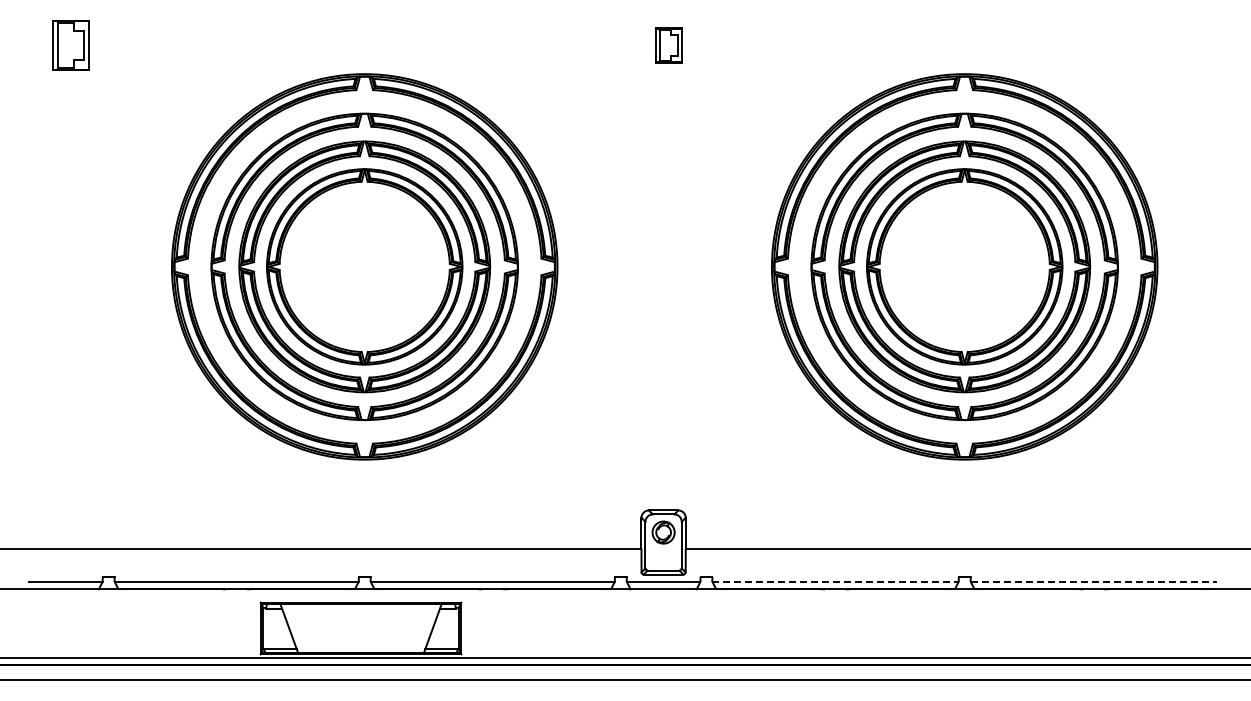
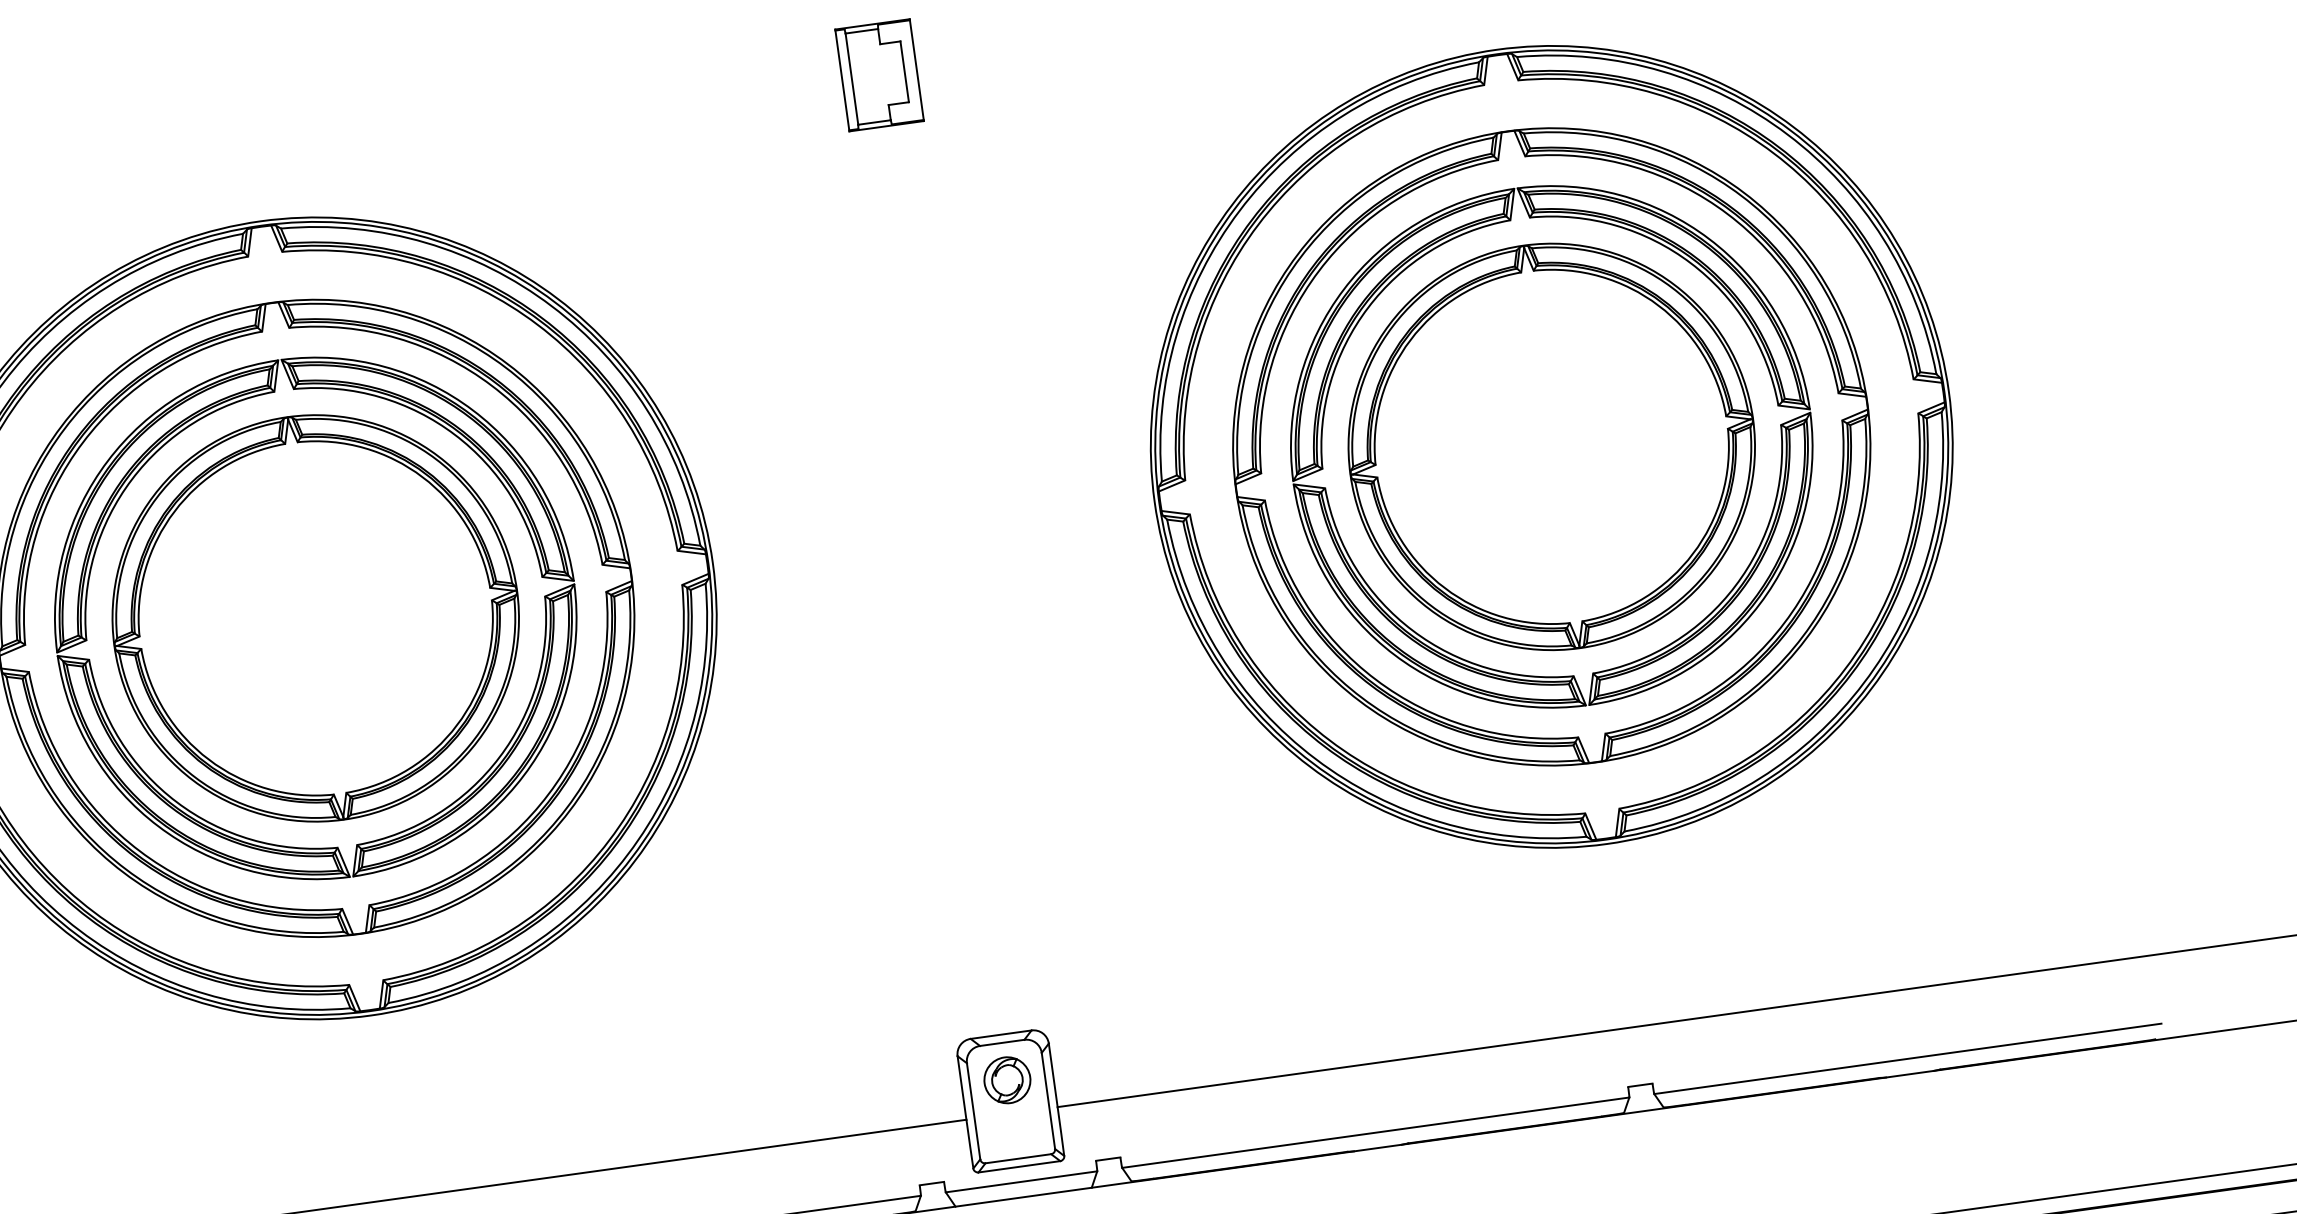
part: (668, 45) -> (878, 75), size x1.43
line: (836, 581) -> (1377, 1131), dashed -> solid
line: (1094, 581) -> (1909, 1057), dashed -> solid

